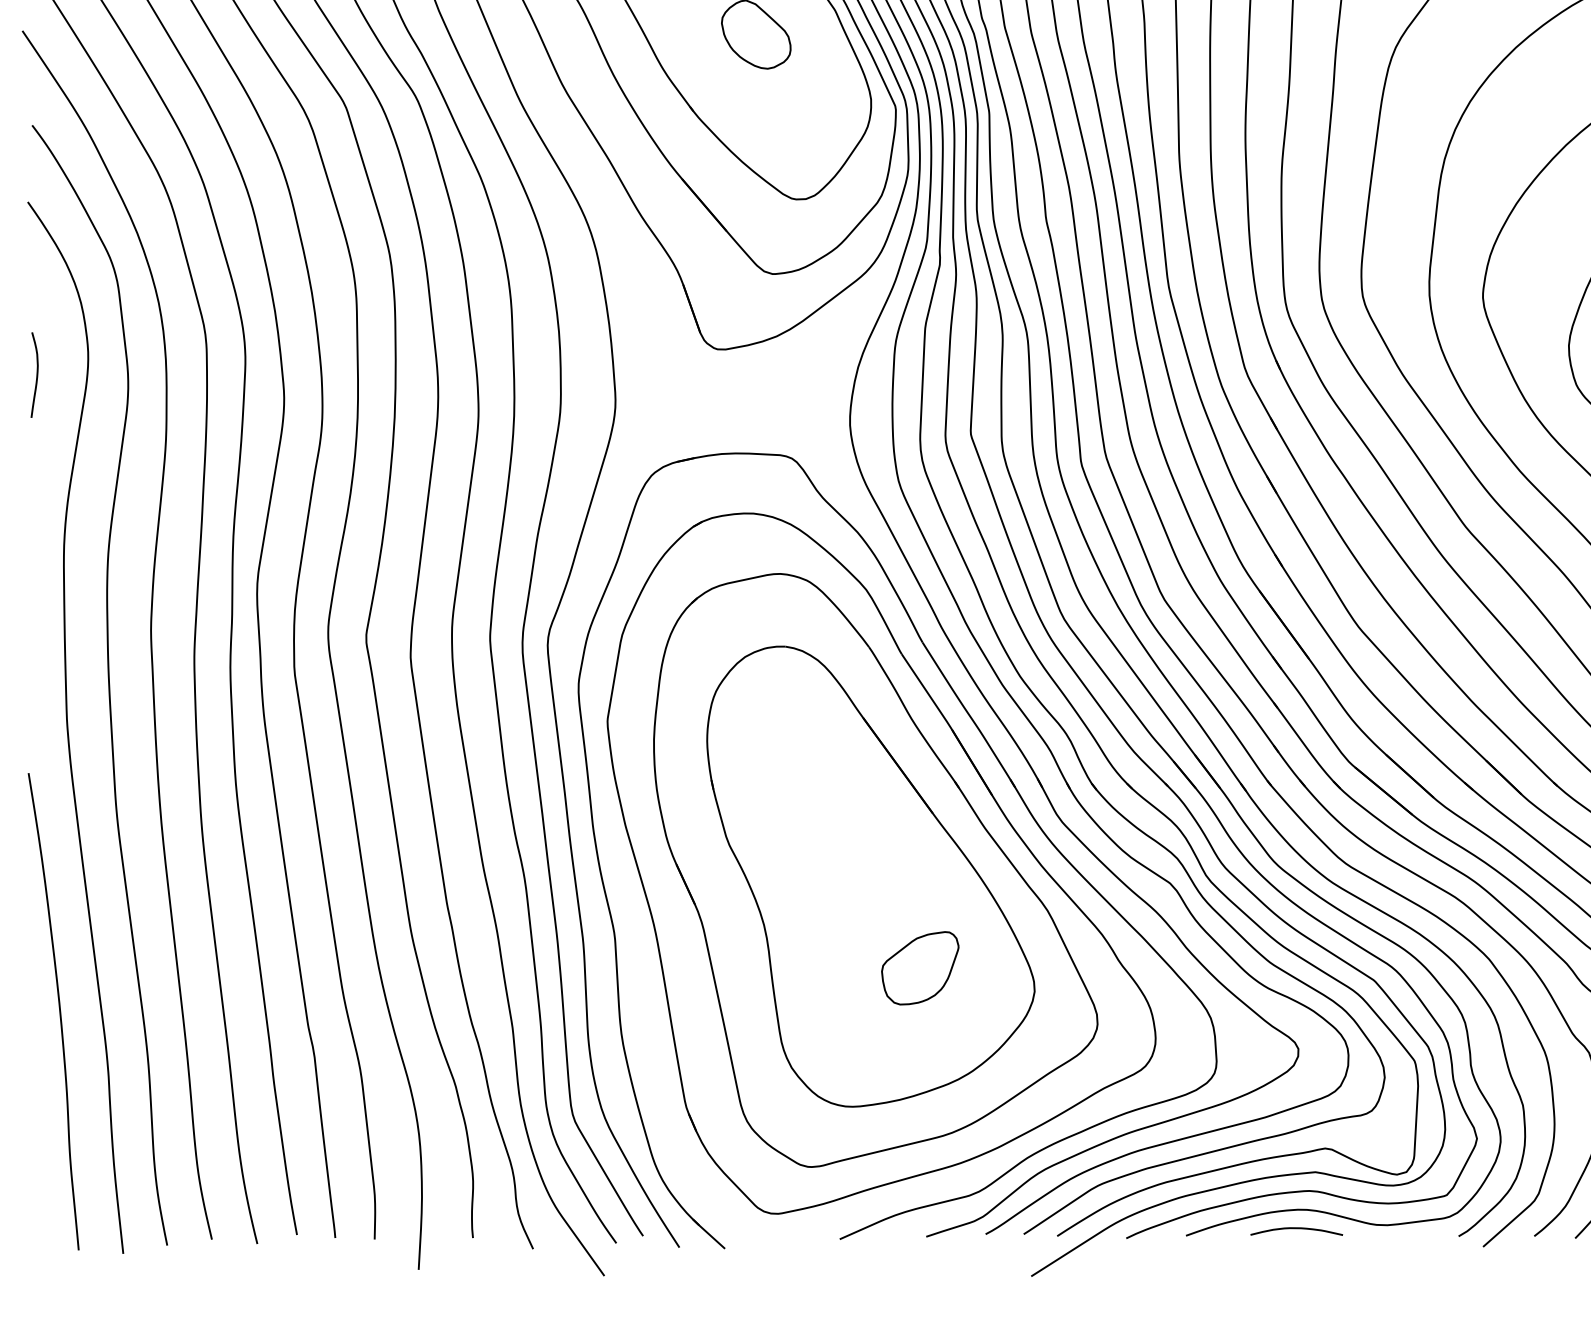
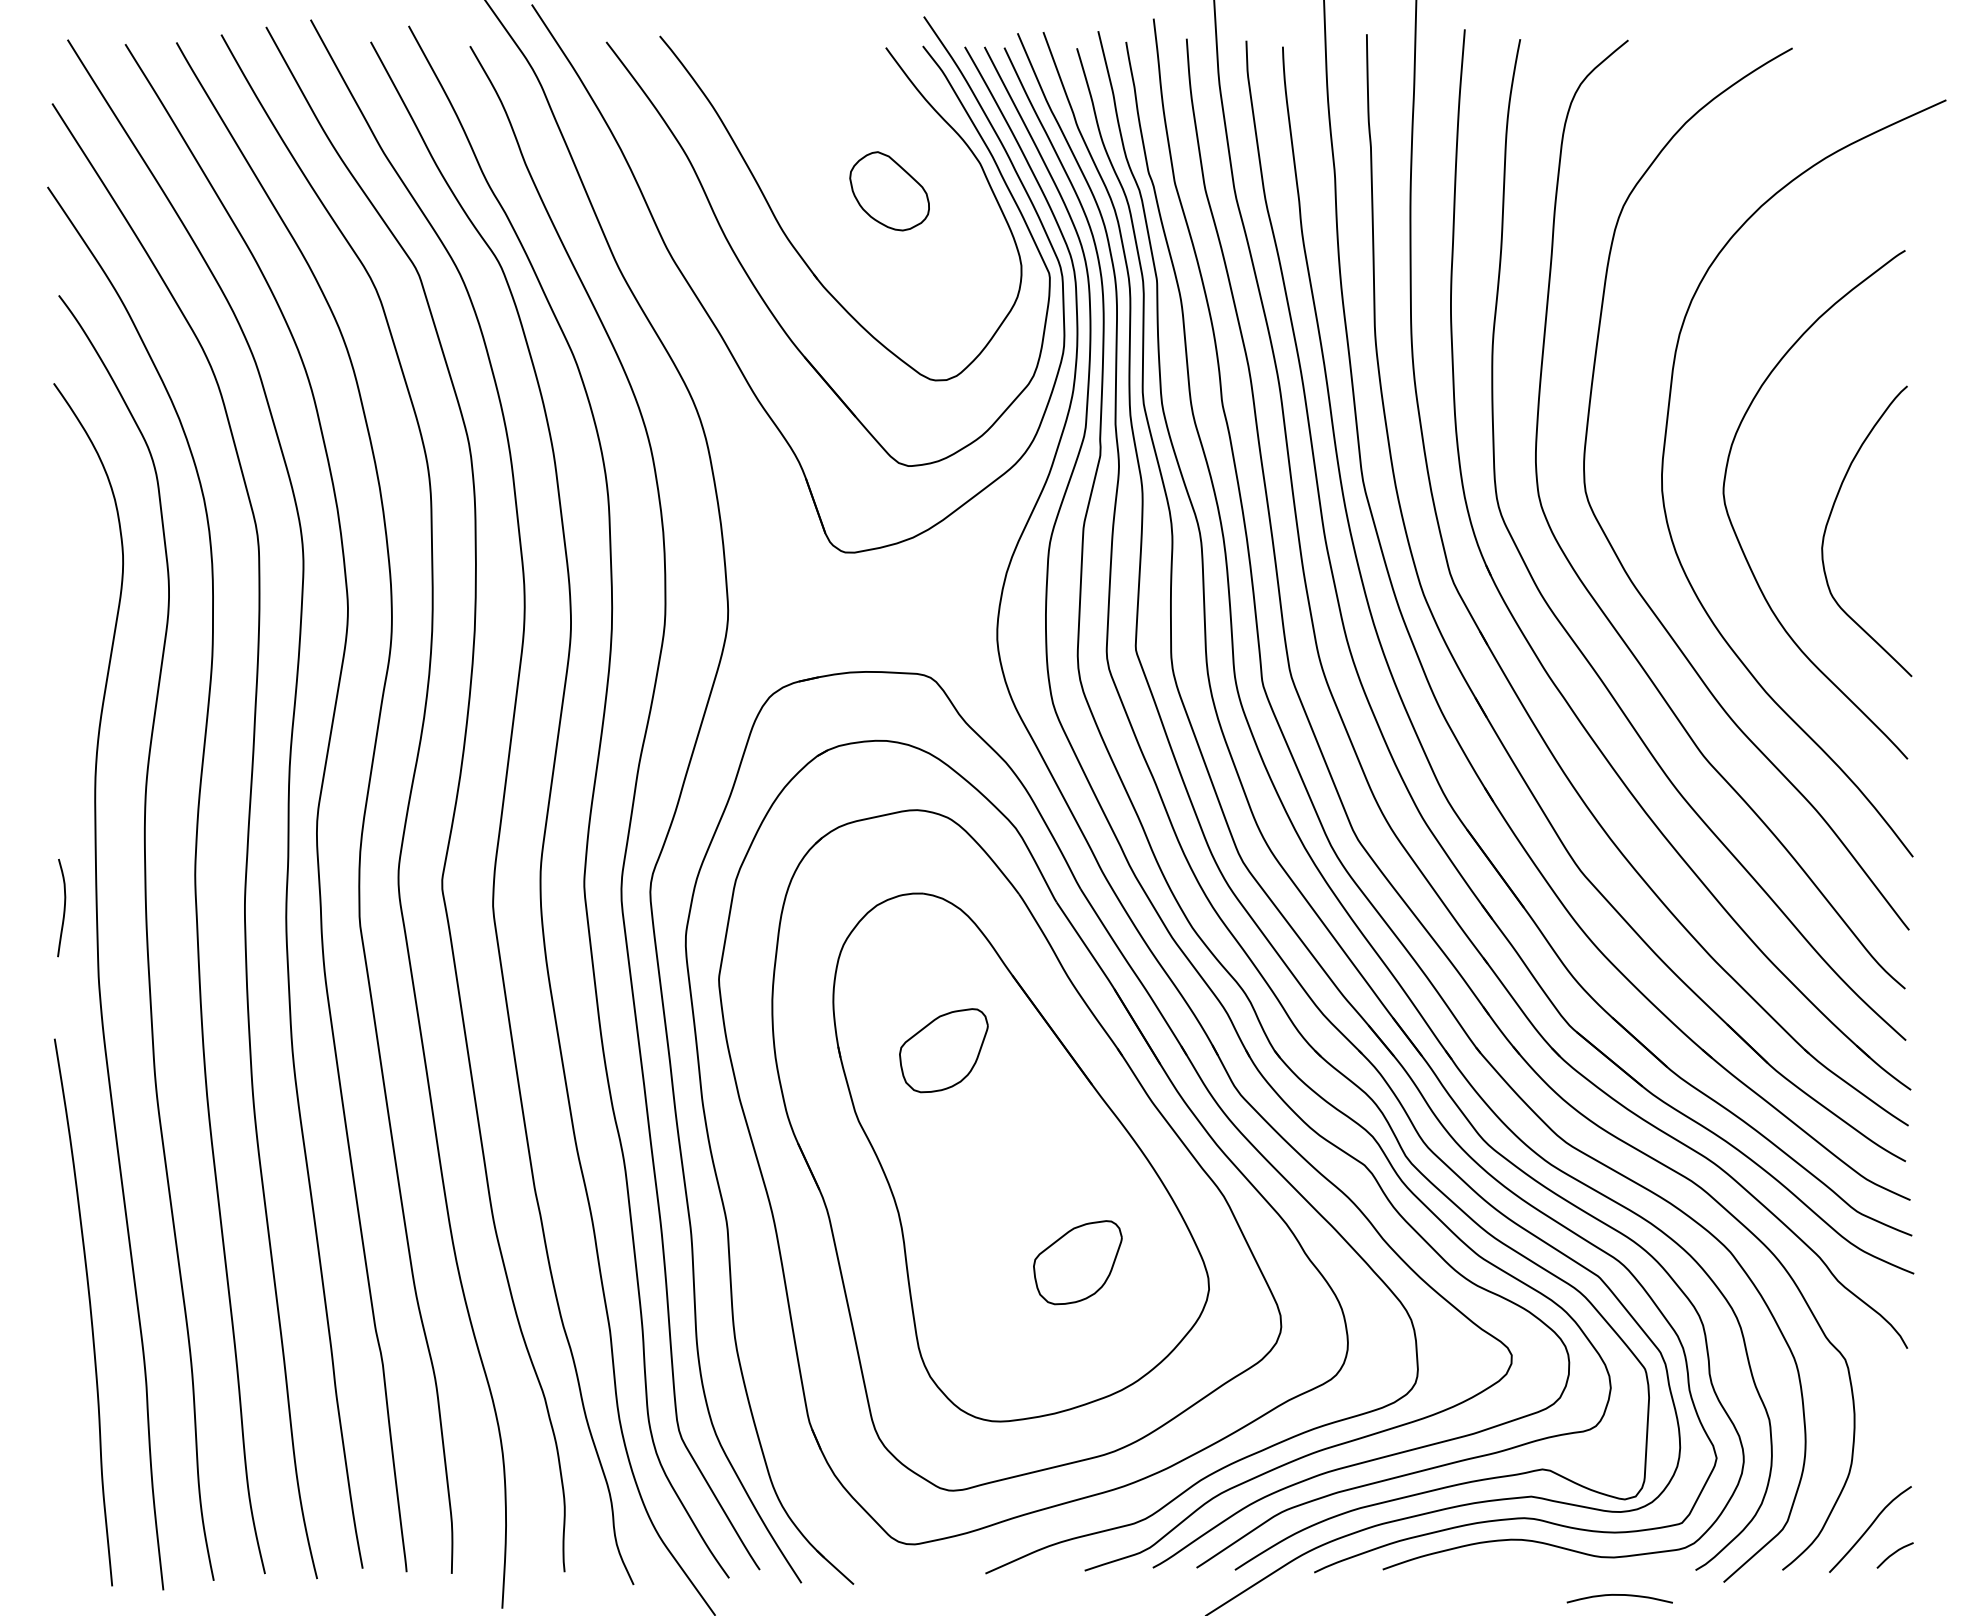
curve: (36, 374) -> (63, 907), moved
part: (803, 783) -> (943, 1050), added
curve: (1296, 1228) -> (1619, 1595), moved

